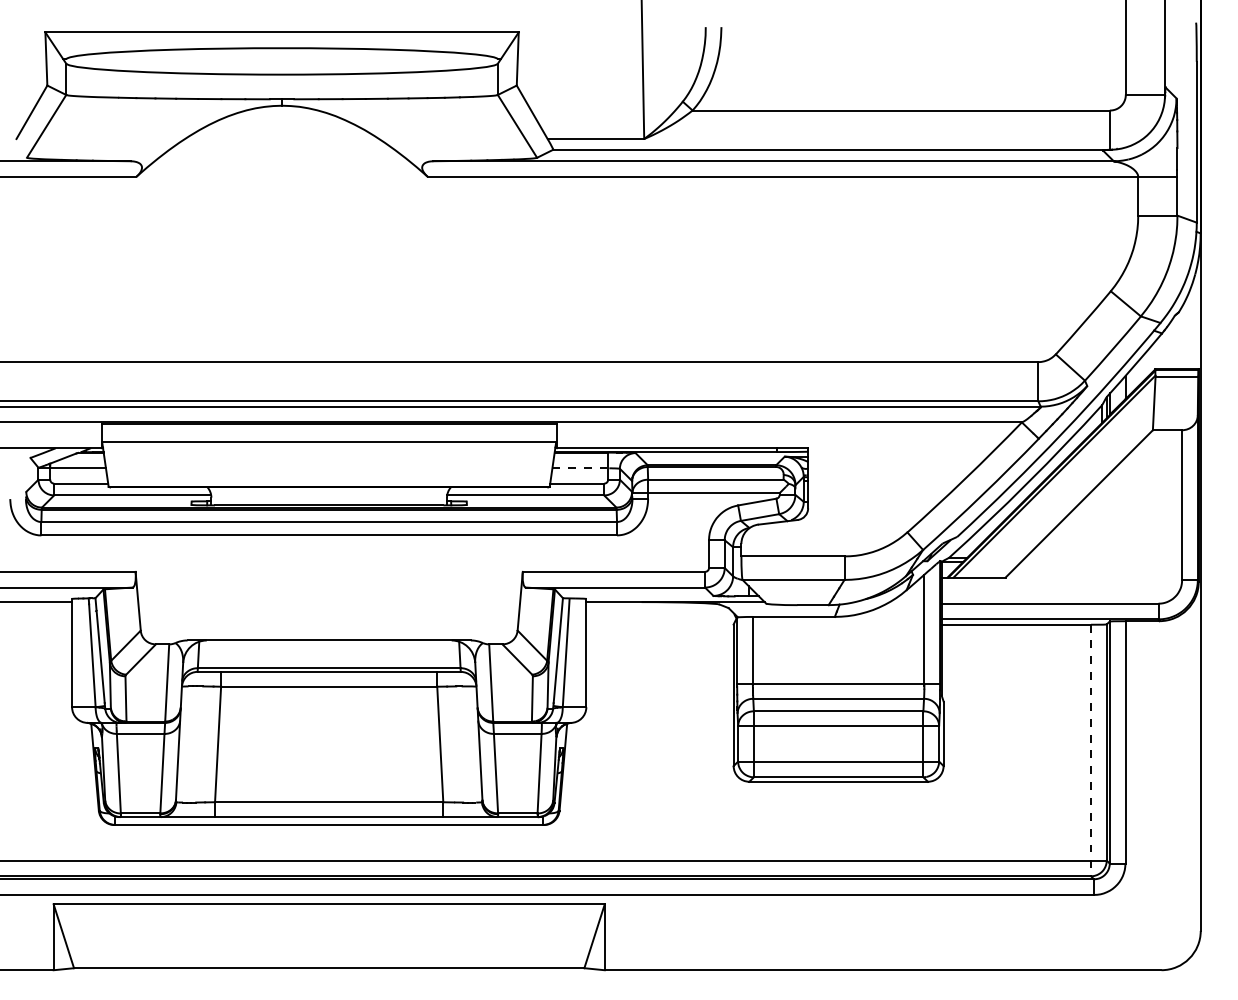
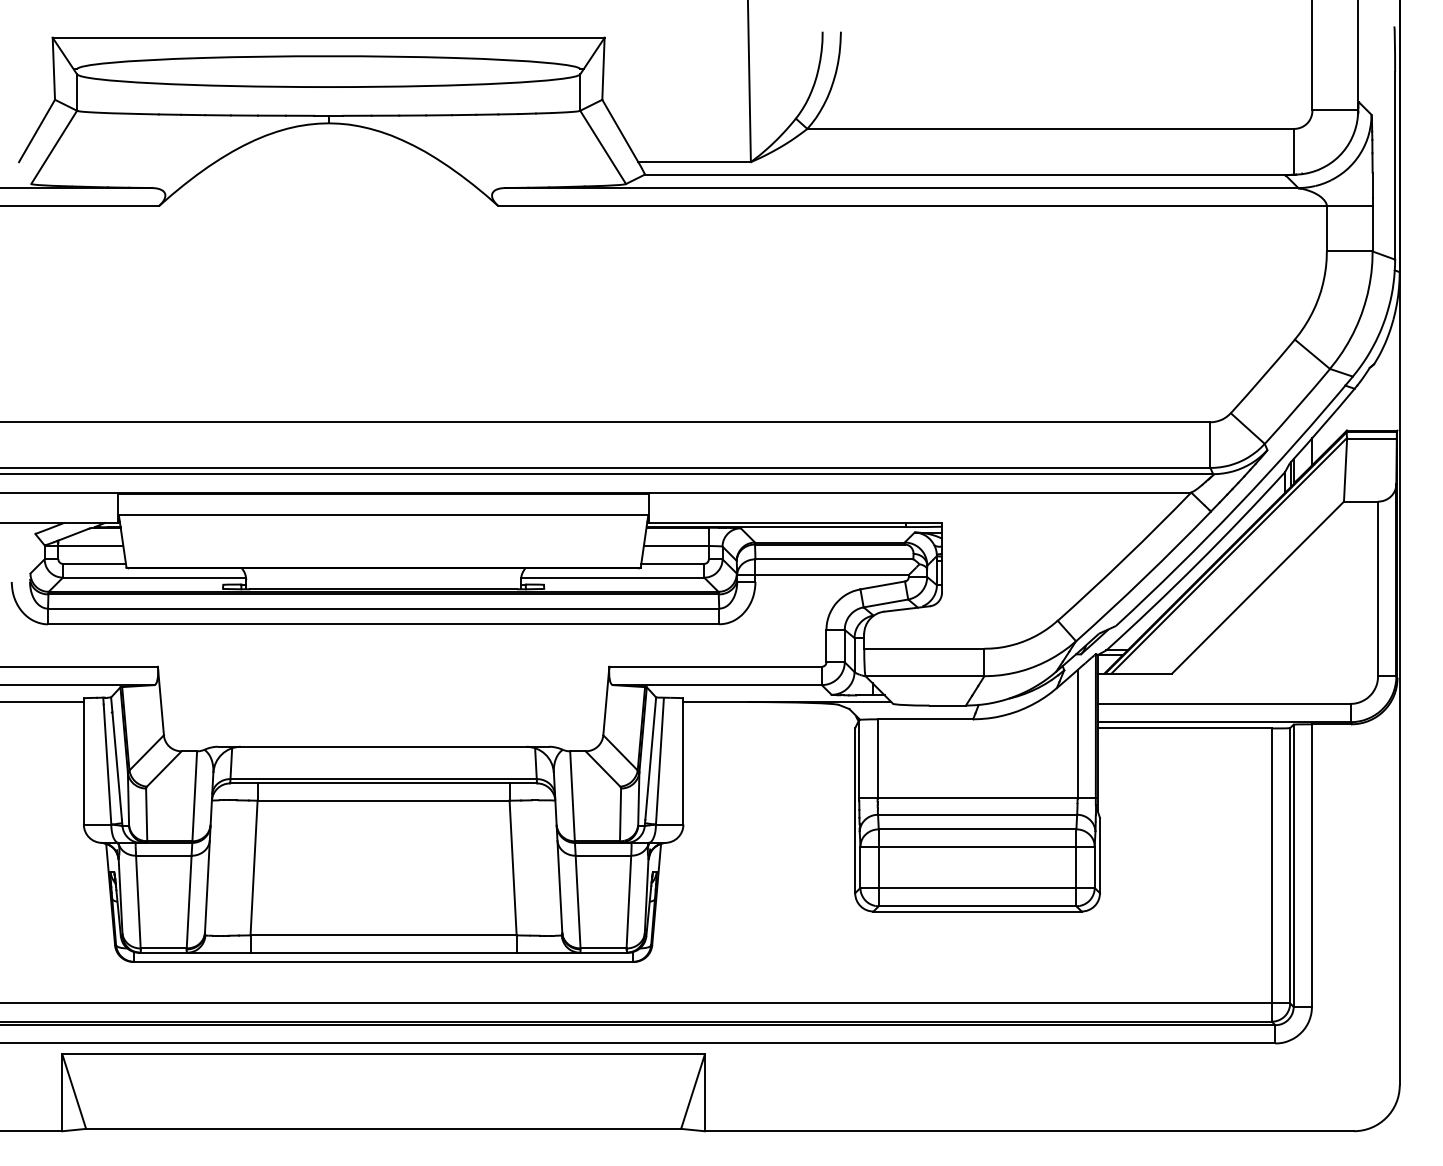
line: (581, 468) -> (677, 546), dashed -> solid
line: (1090, 750) -> (1271, 875), dashed -> solid

